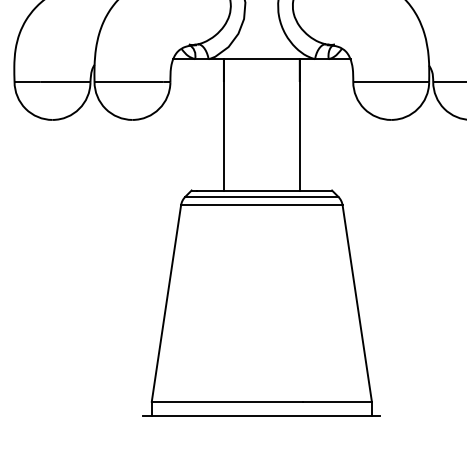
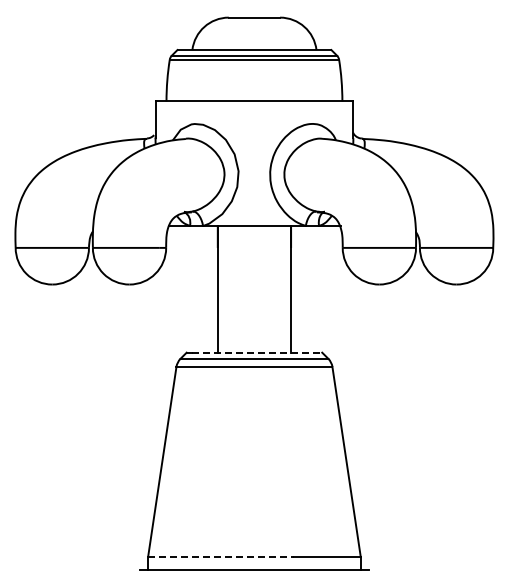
line: (265, 190) -> (257, 352), solid -> dashed
line: (227, 401) -> (221, 556), solid -> dashed

